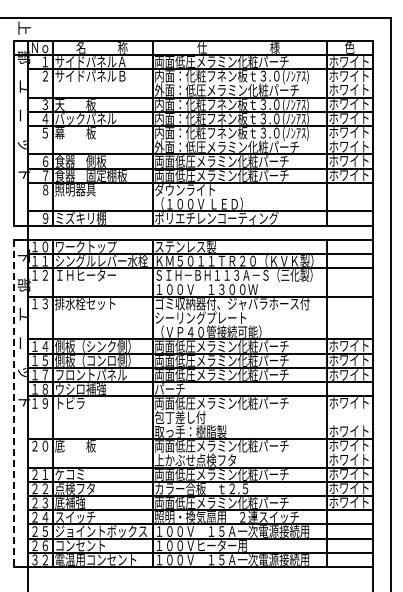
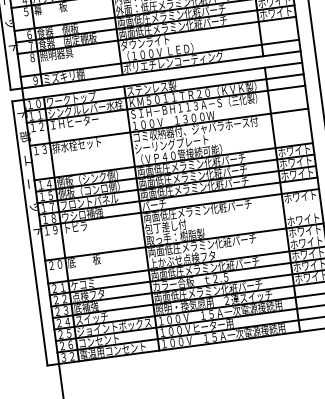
line: (13, 403) -> (29, 233), dashed -> solid

